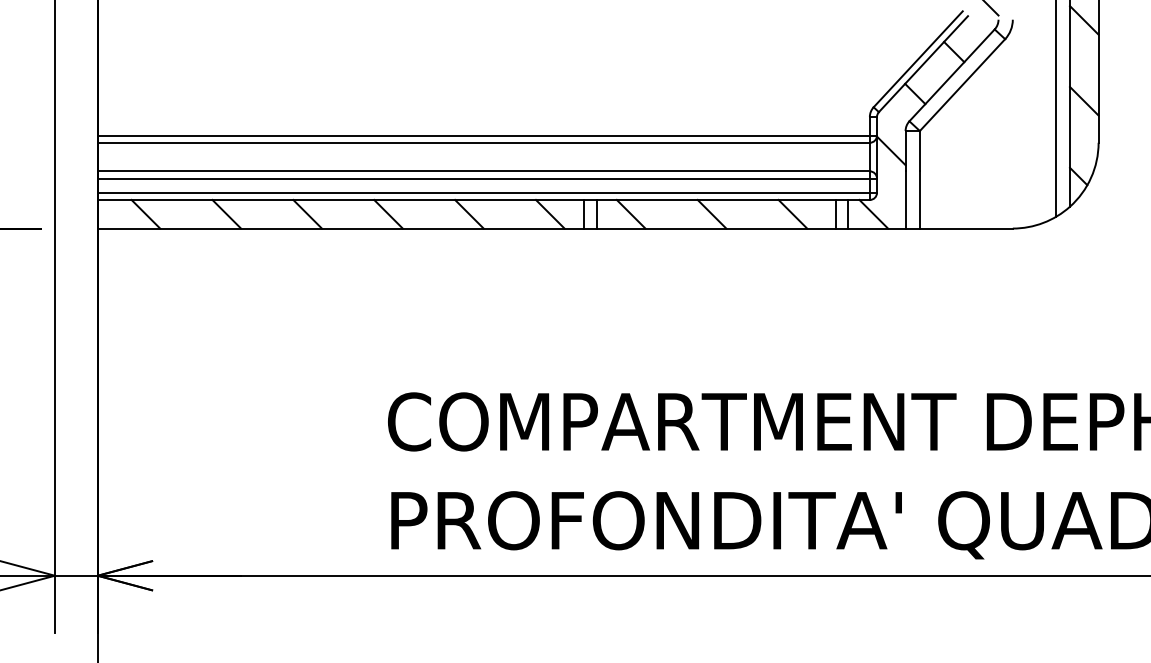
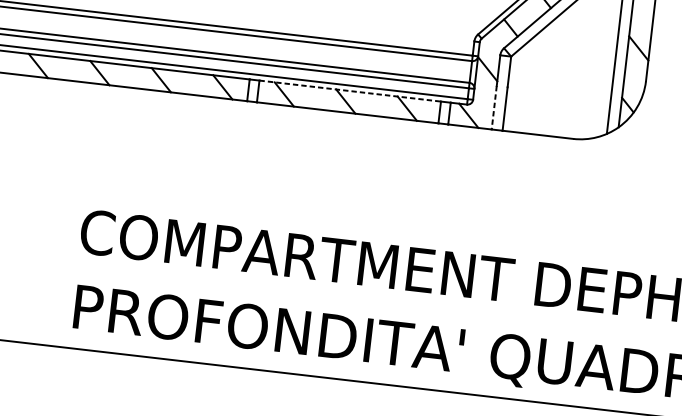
line: (716, 199) -> (350, 90), solid -> dashed
line: (905, 199) -> (494, 107), solid -> dashed

